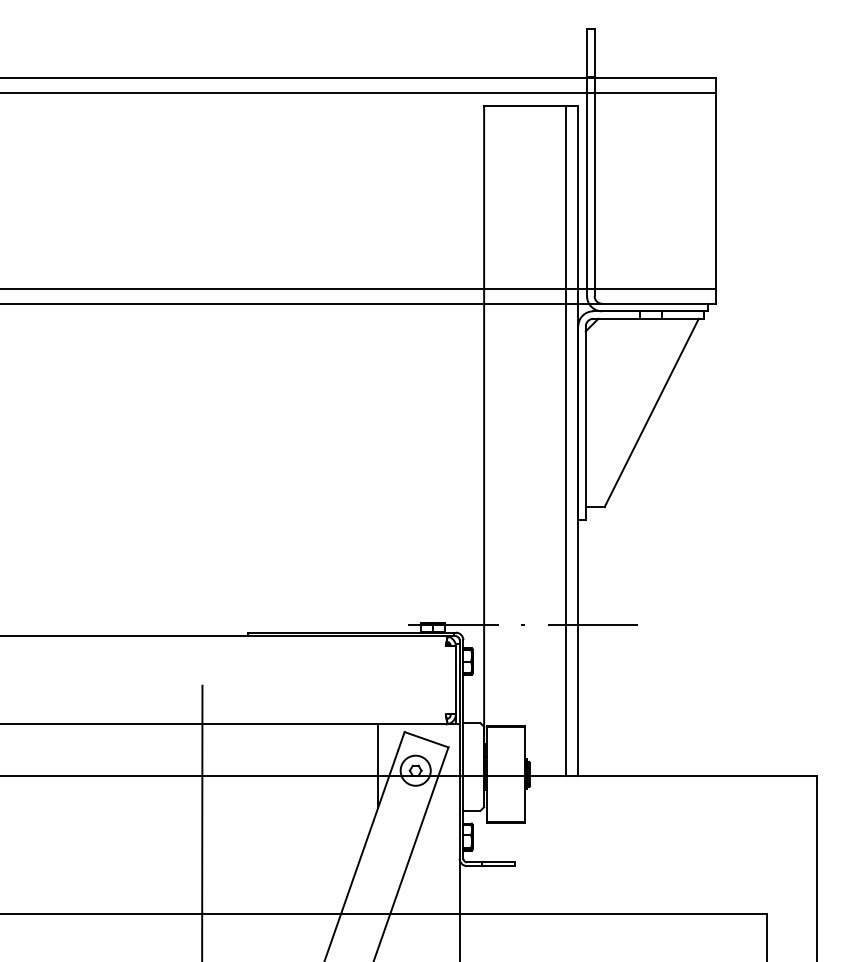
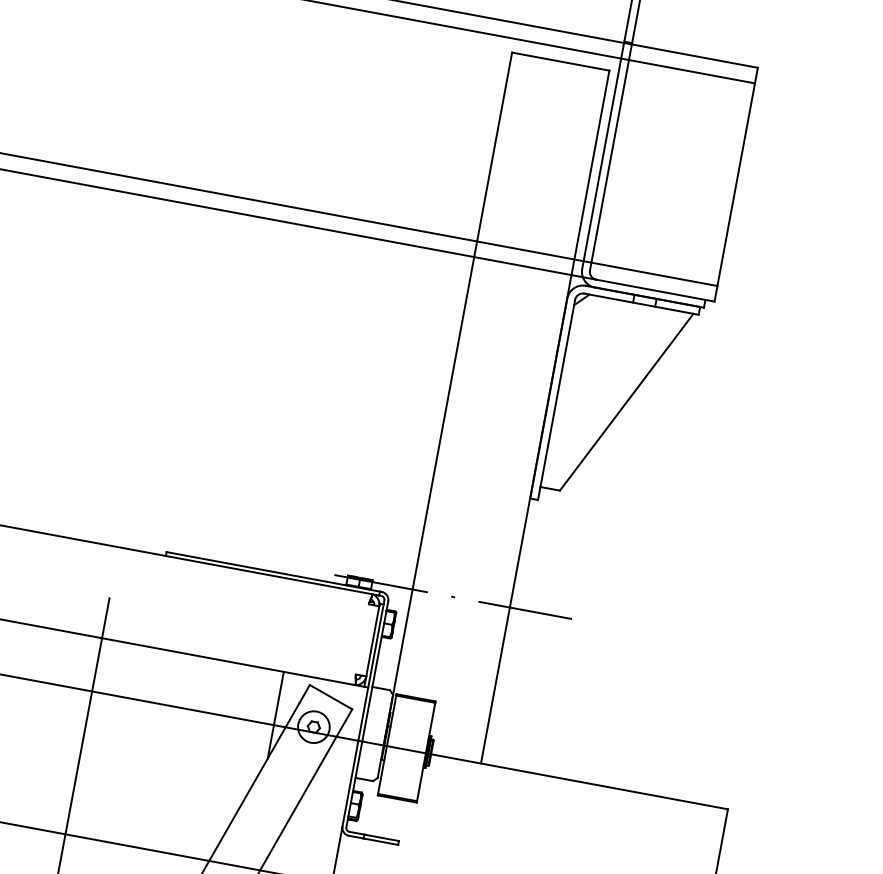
line: (565, 440) -> (532, 414), removed

